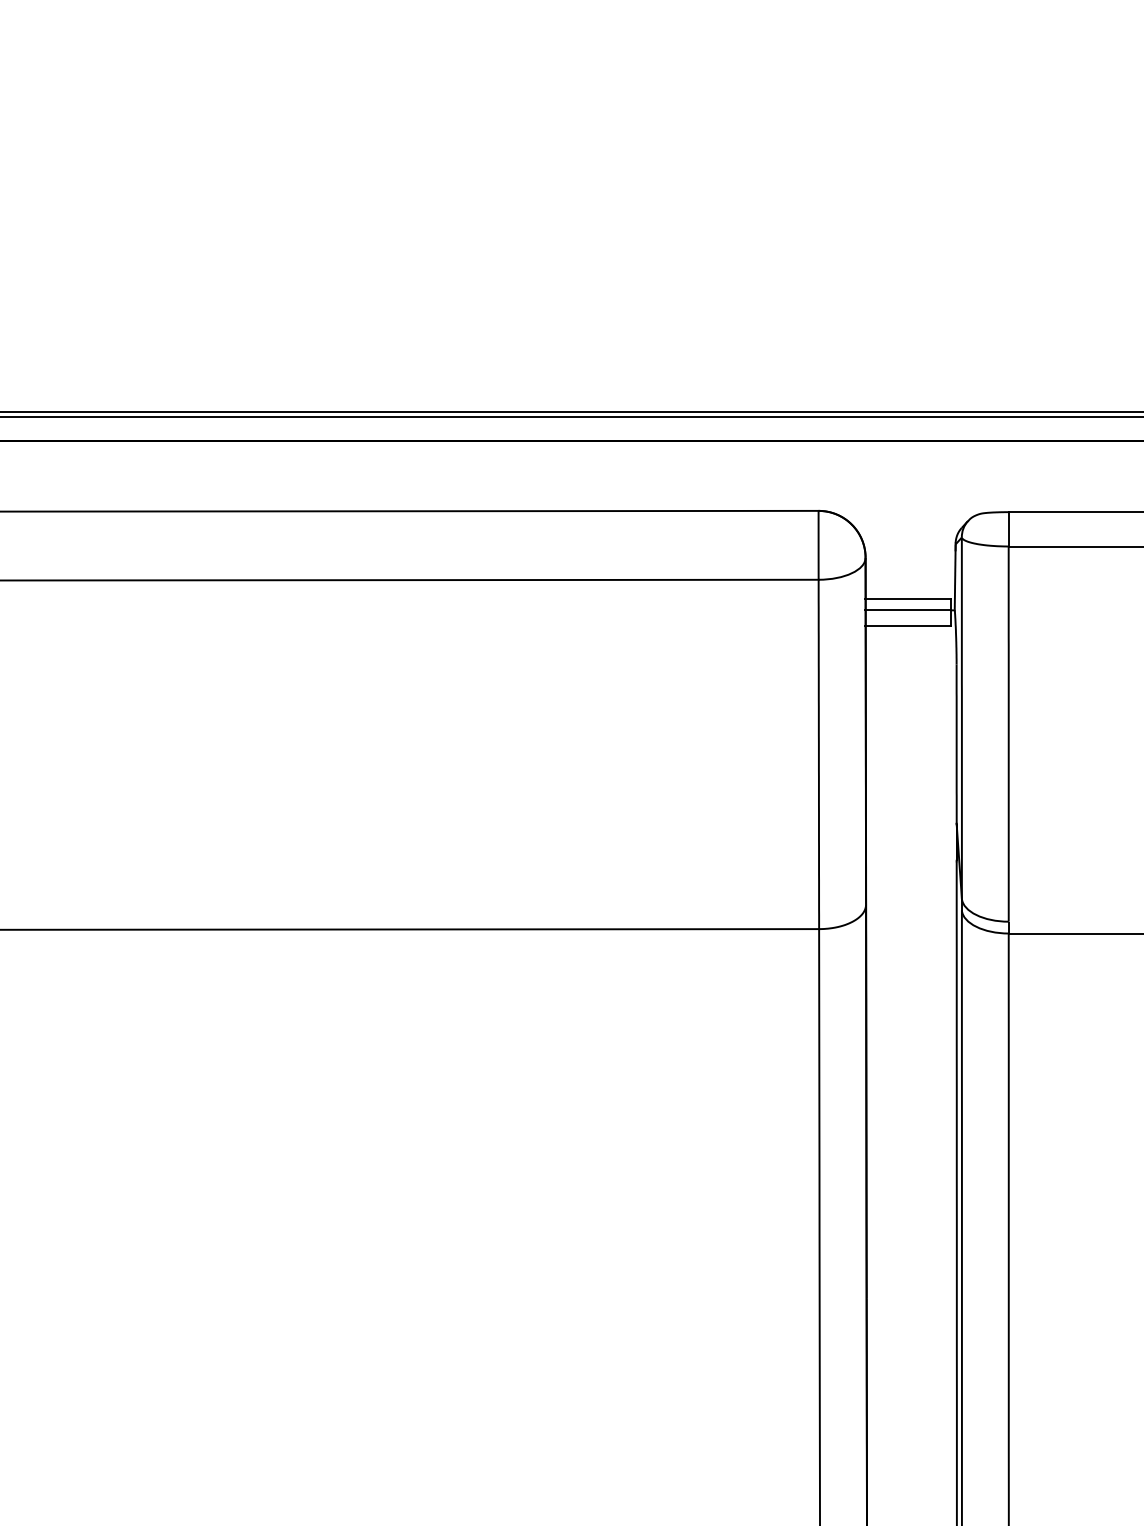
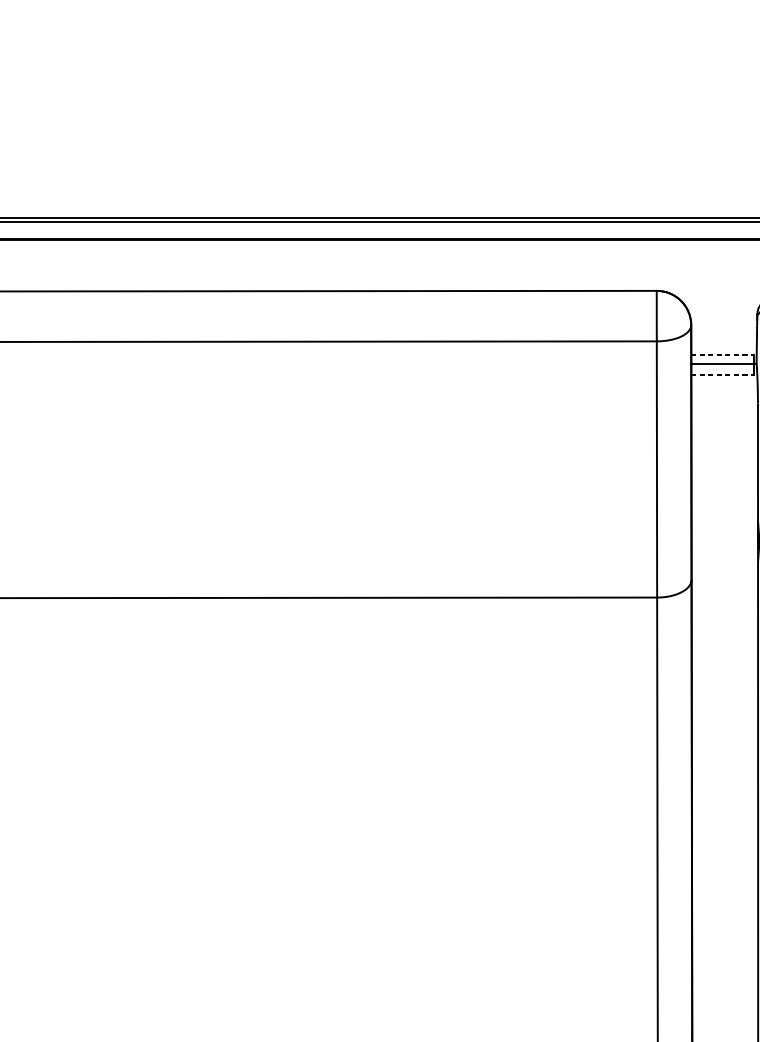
line: (908, 598) -> (722, 355), solid -> dashed
line: (908, 626) -> (722, 375), solid -> dashed

